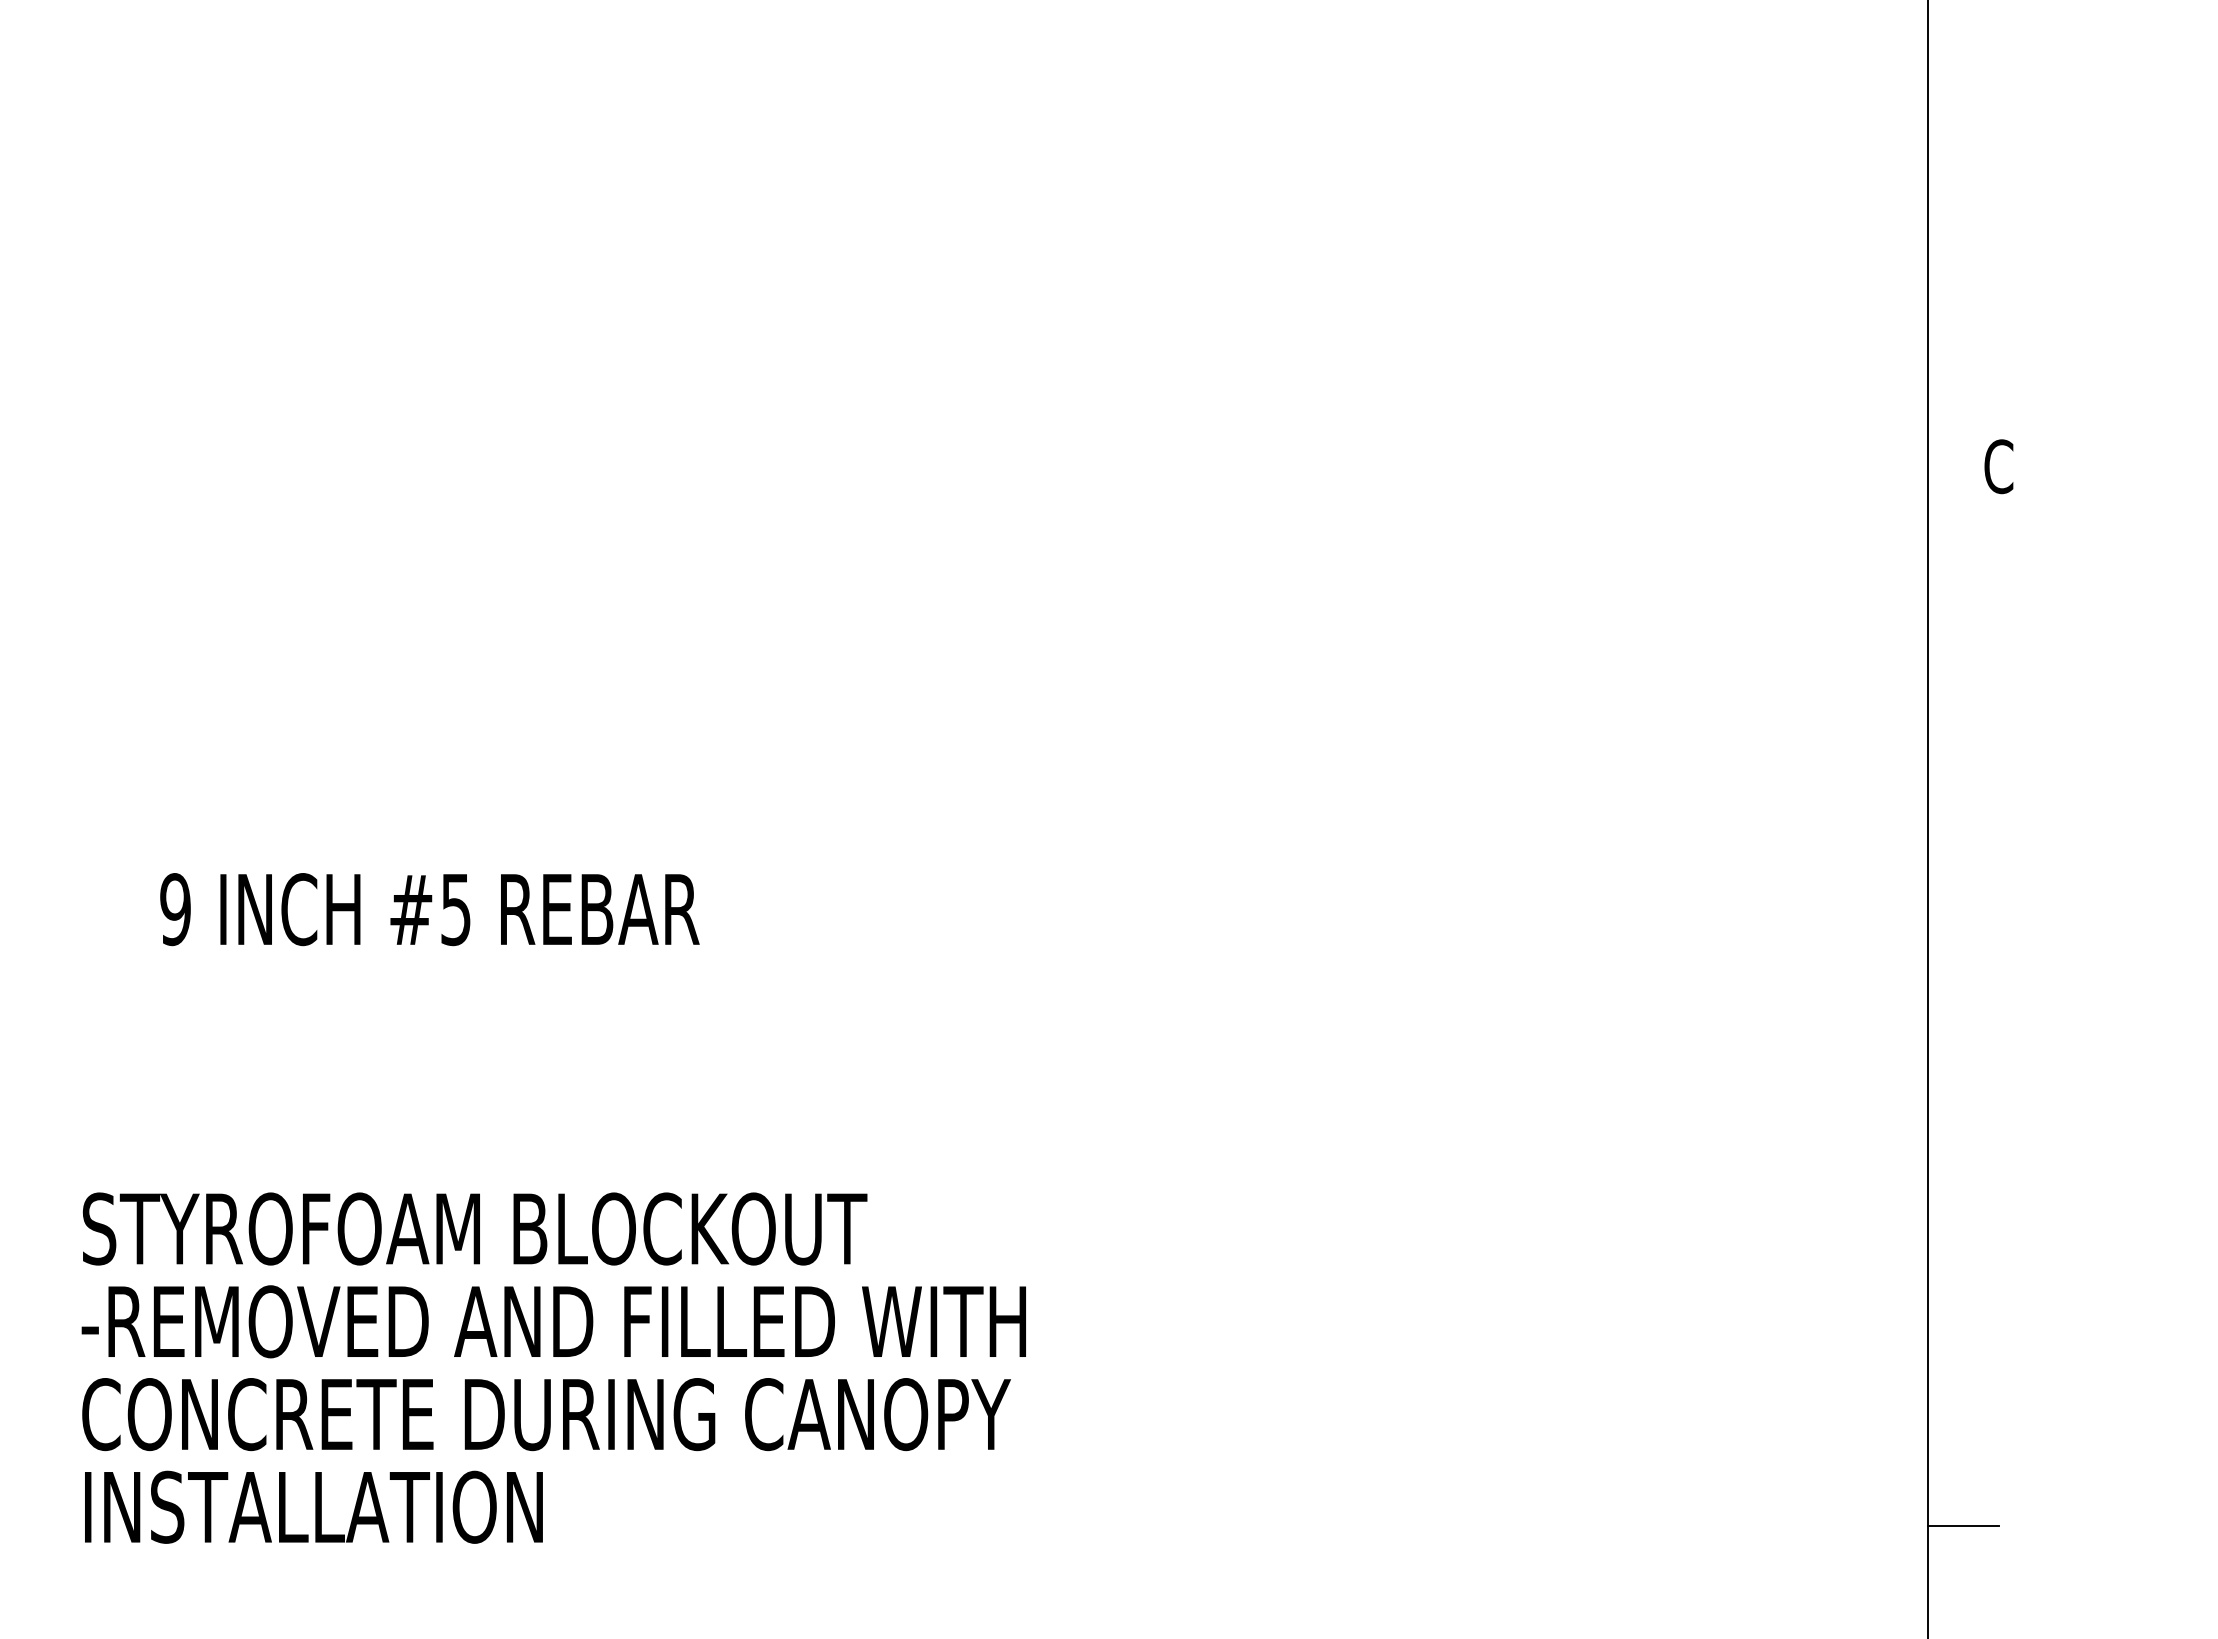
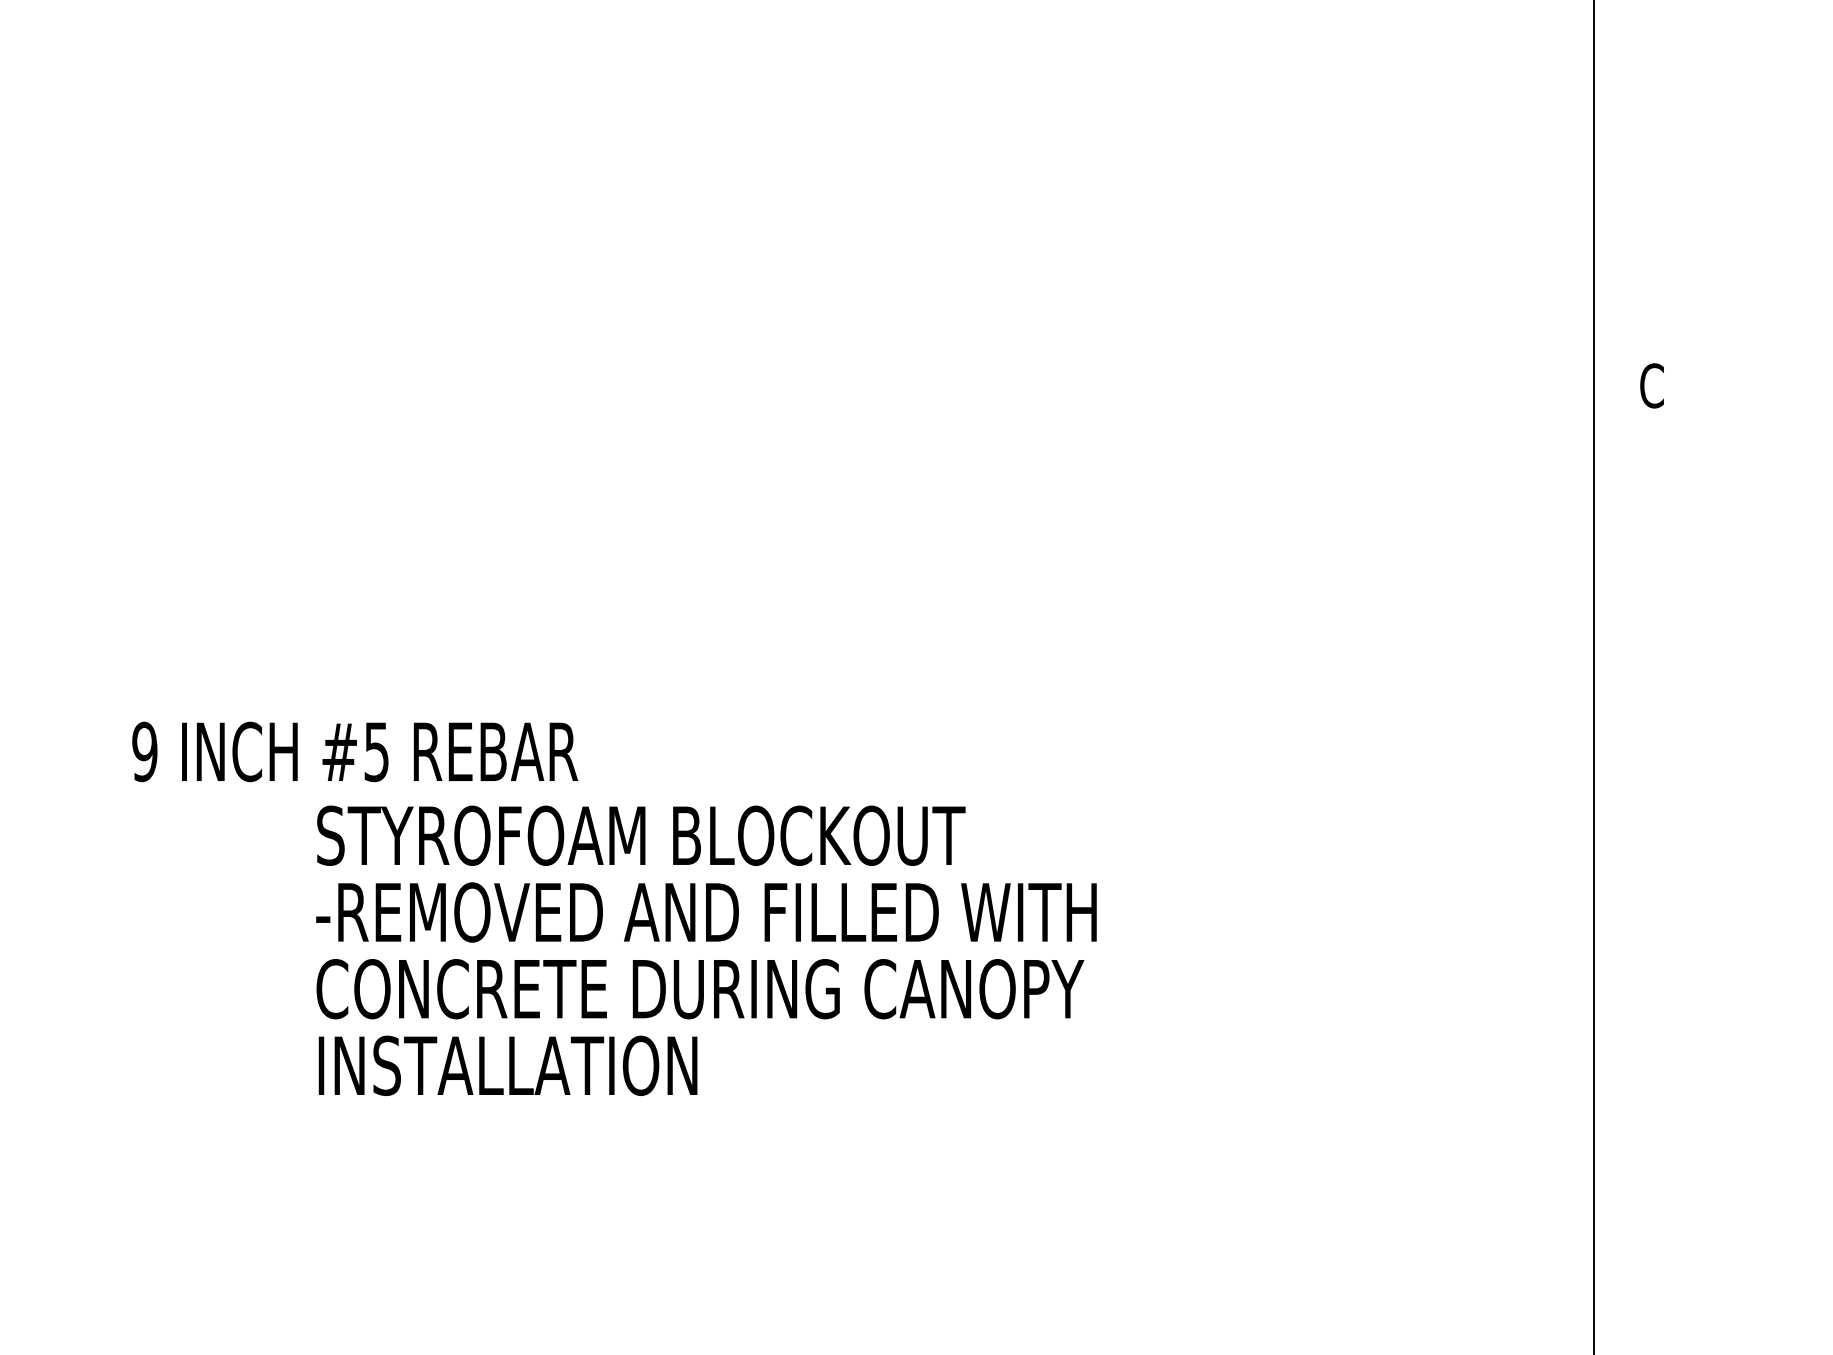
text: (553, 1367) -> (706, 950), moved
line: (1963, 1526) -> (1622, 1261), removed

